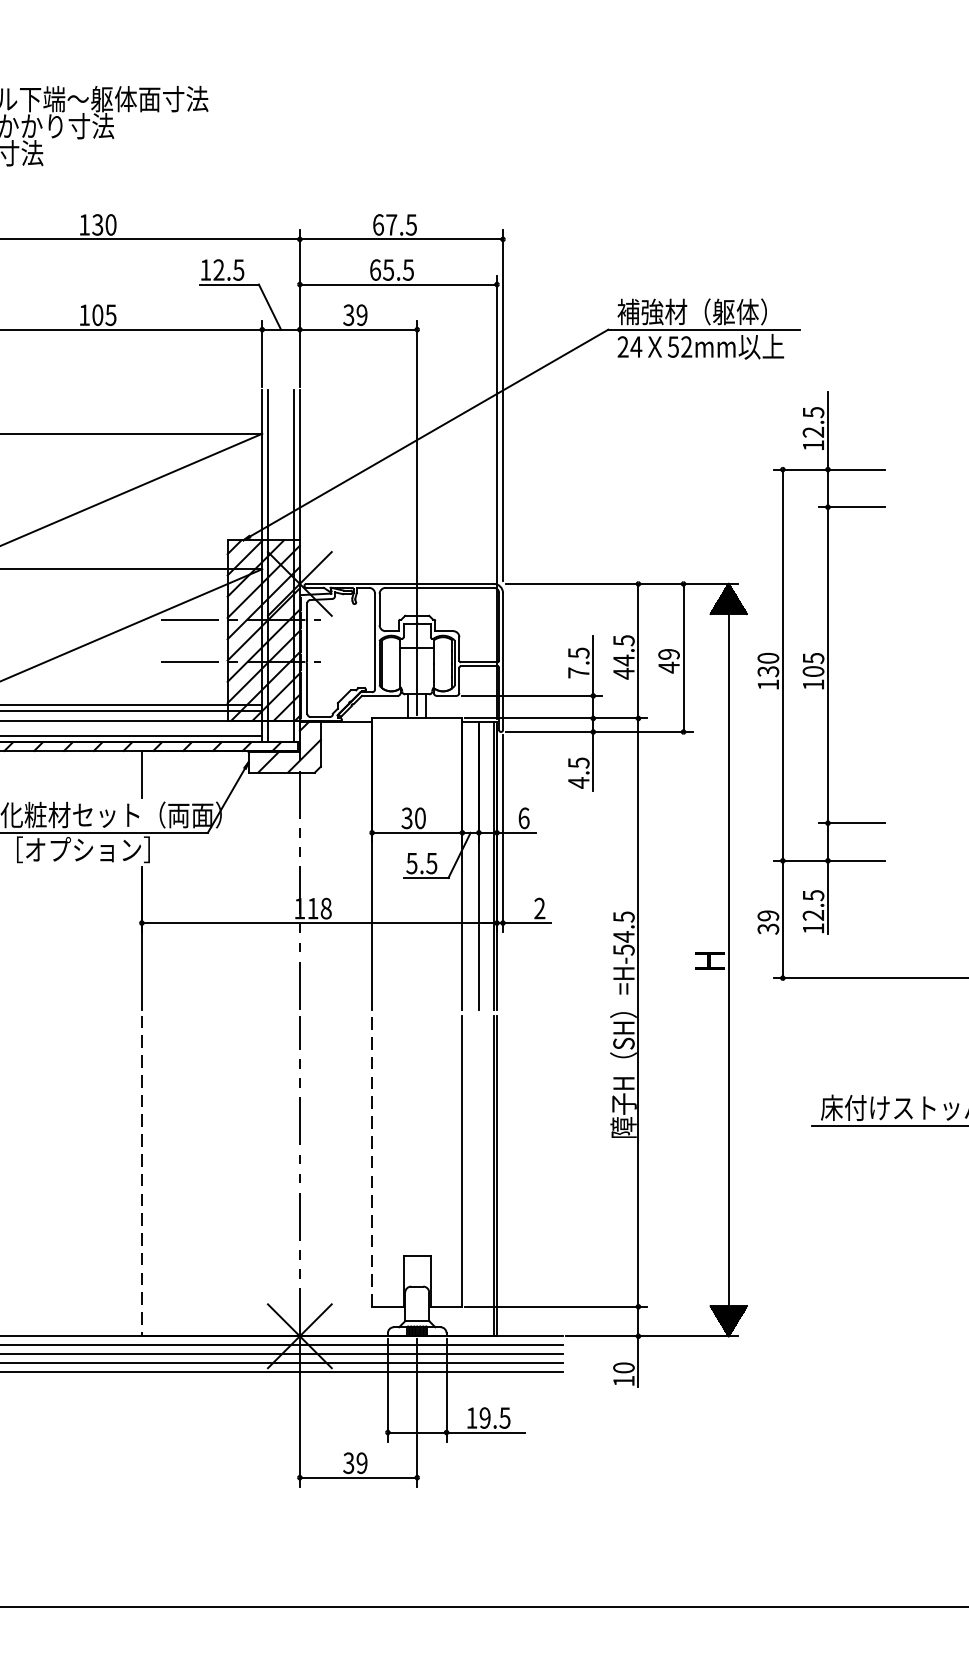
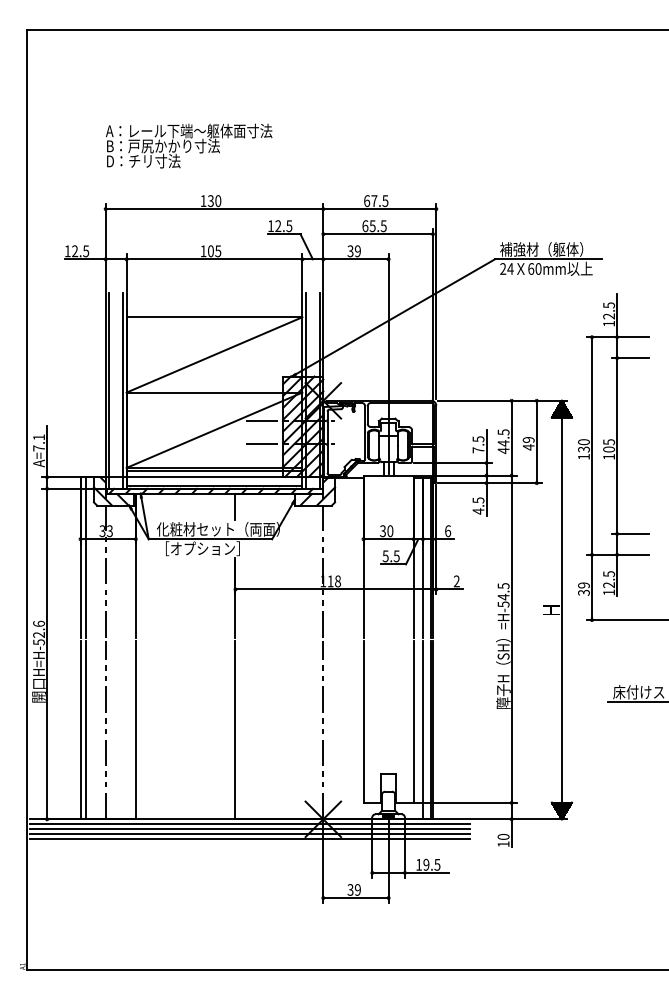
text: (679, 346) -> (534, 268), 52mm -> 60mm
line: (372, 1160) -> (363, 721), dashed -> solid
line: (478, 1174) -> (422, 729), added
line: (142, 1176) -> (235, 730), dashed -> solid

